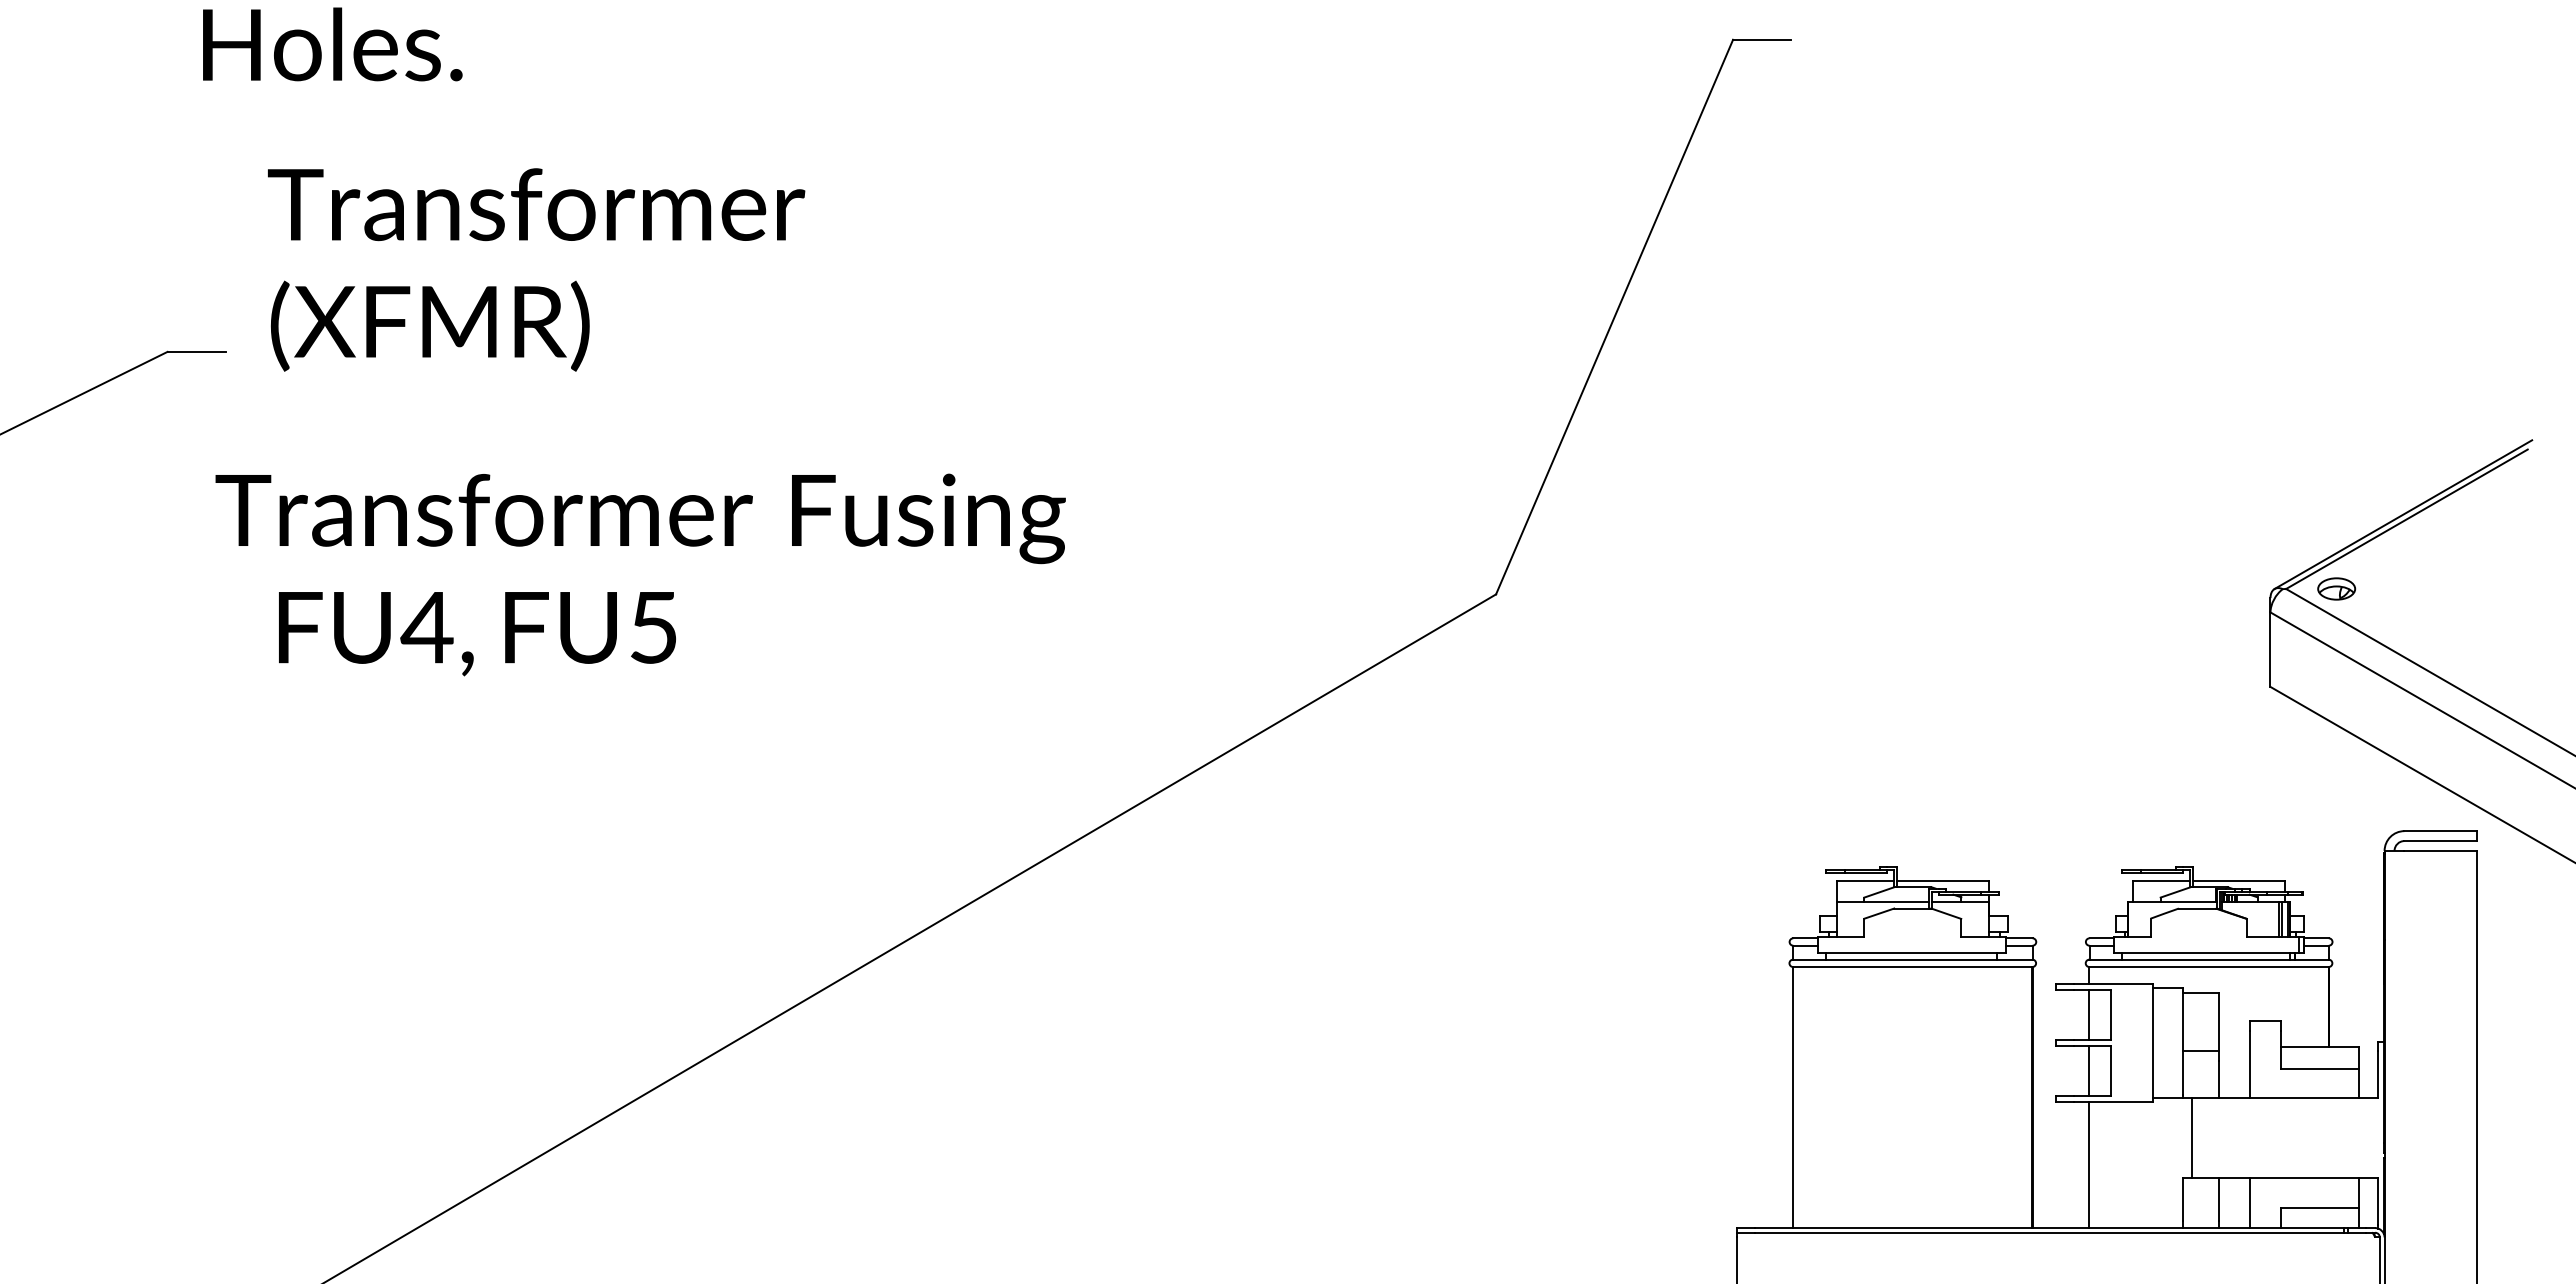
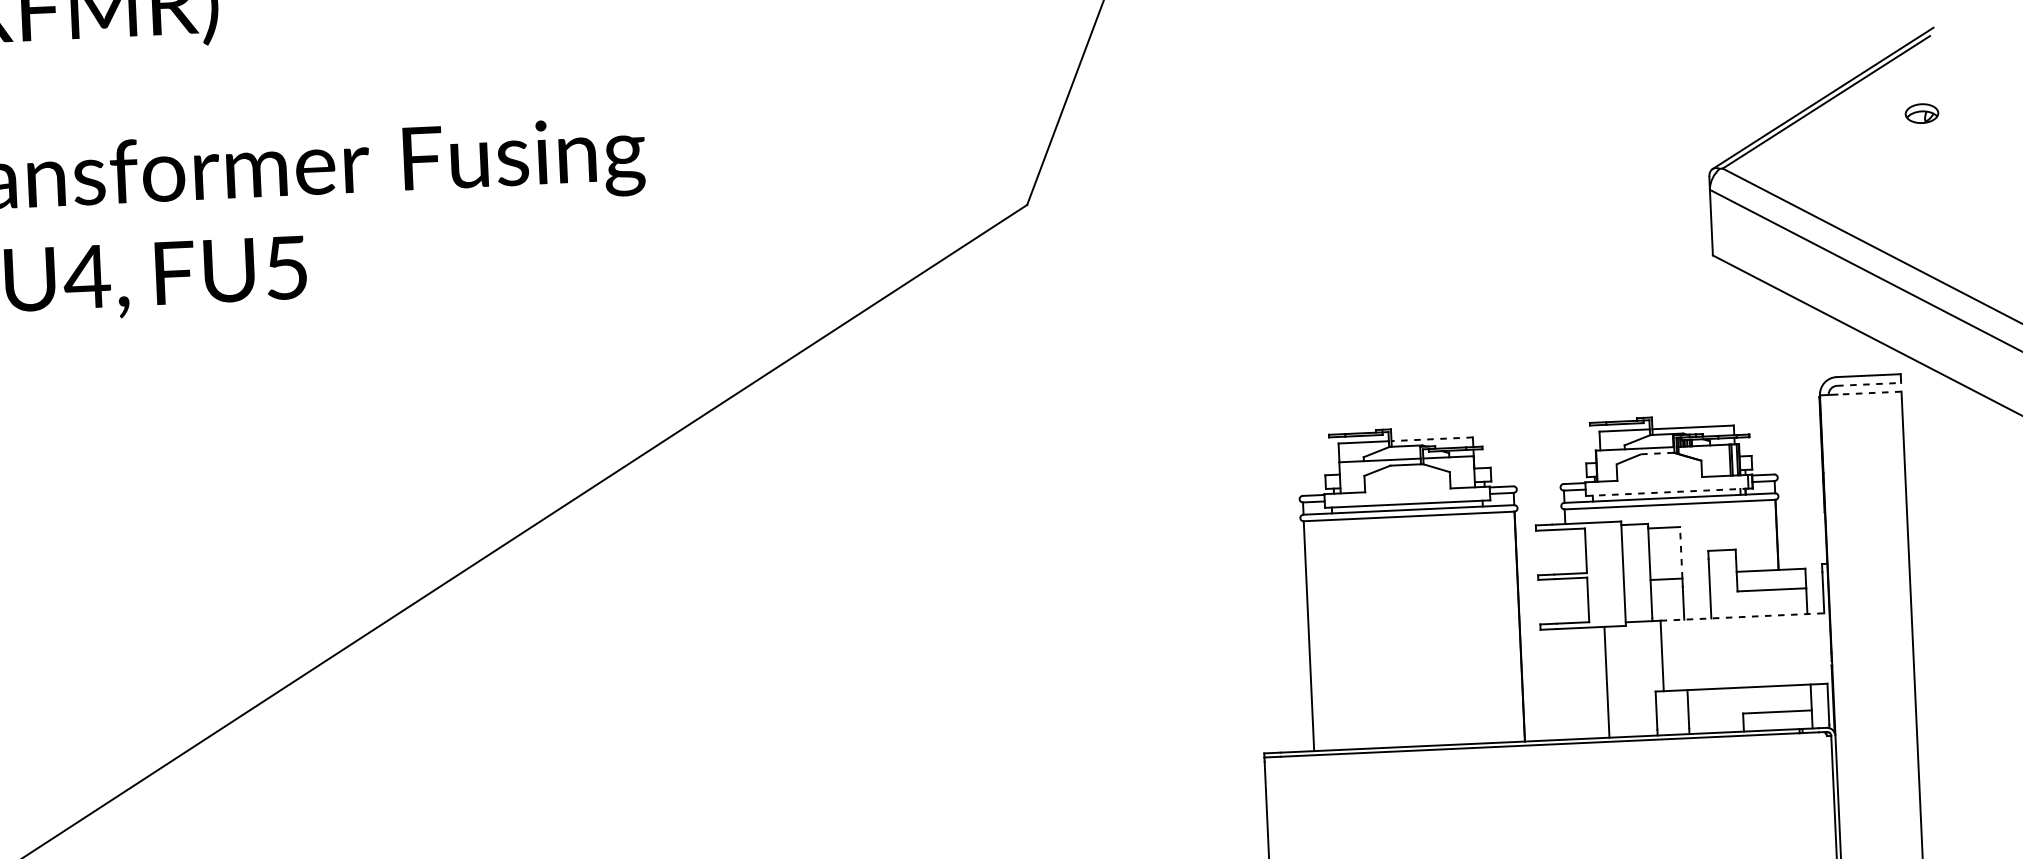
part: (2336, 588) -> (1921, 113), moved
line: (2441, 841) -> (1869, 384), solid -> dashed
line: (2440, 850) -> (1869, 392), solid -> dashed
line: (1942, 880) -> (1431, 439), solid -> dashed
line: (2197, 908) -> (1657, 453), solid -> dashed
line: (2207, 952) -> (1668, 491), solid -> dashed
line: (2089, 1014) -> (1566, 551), removed
line: (2219, 1021) -> (1681, 552), solid -> dashed
line: (2089, 1070) -> (1568, 600), removed
line: (2285, 1098) -> (1742, 617), solid -> dashed
line: (2089, 1165) -> (1607, 682), moved
line: (2250, 1203) -> (1715, 711), removed

